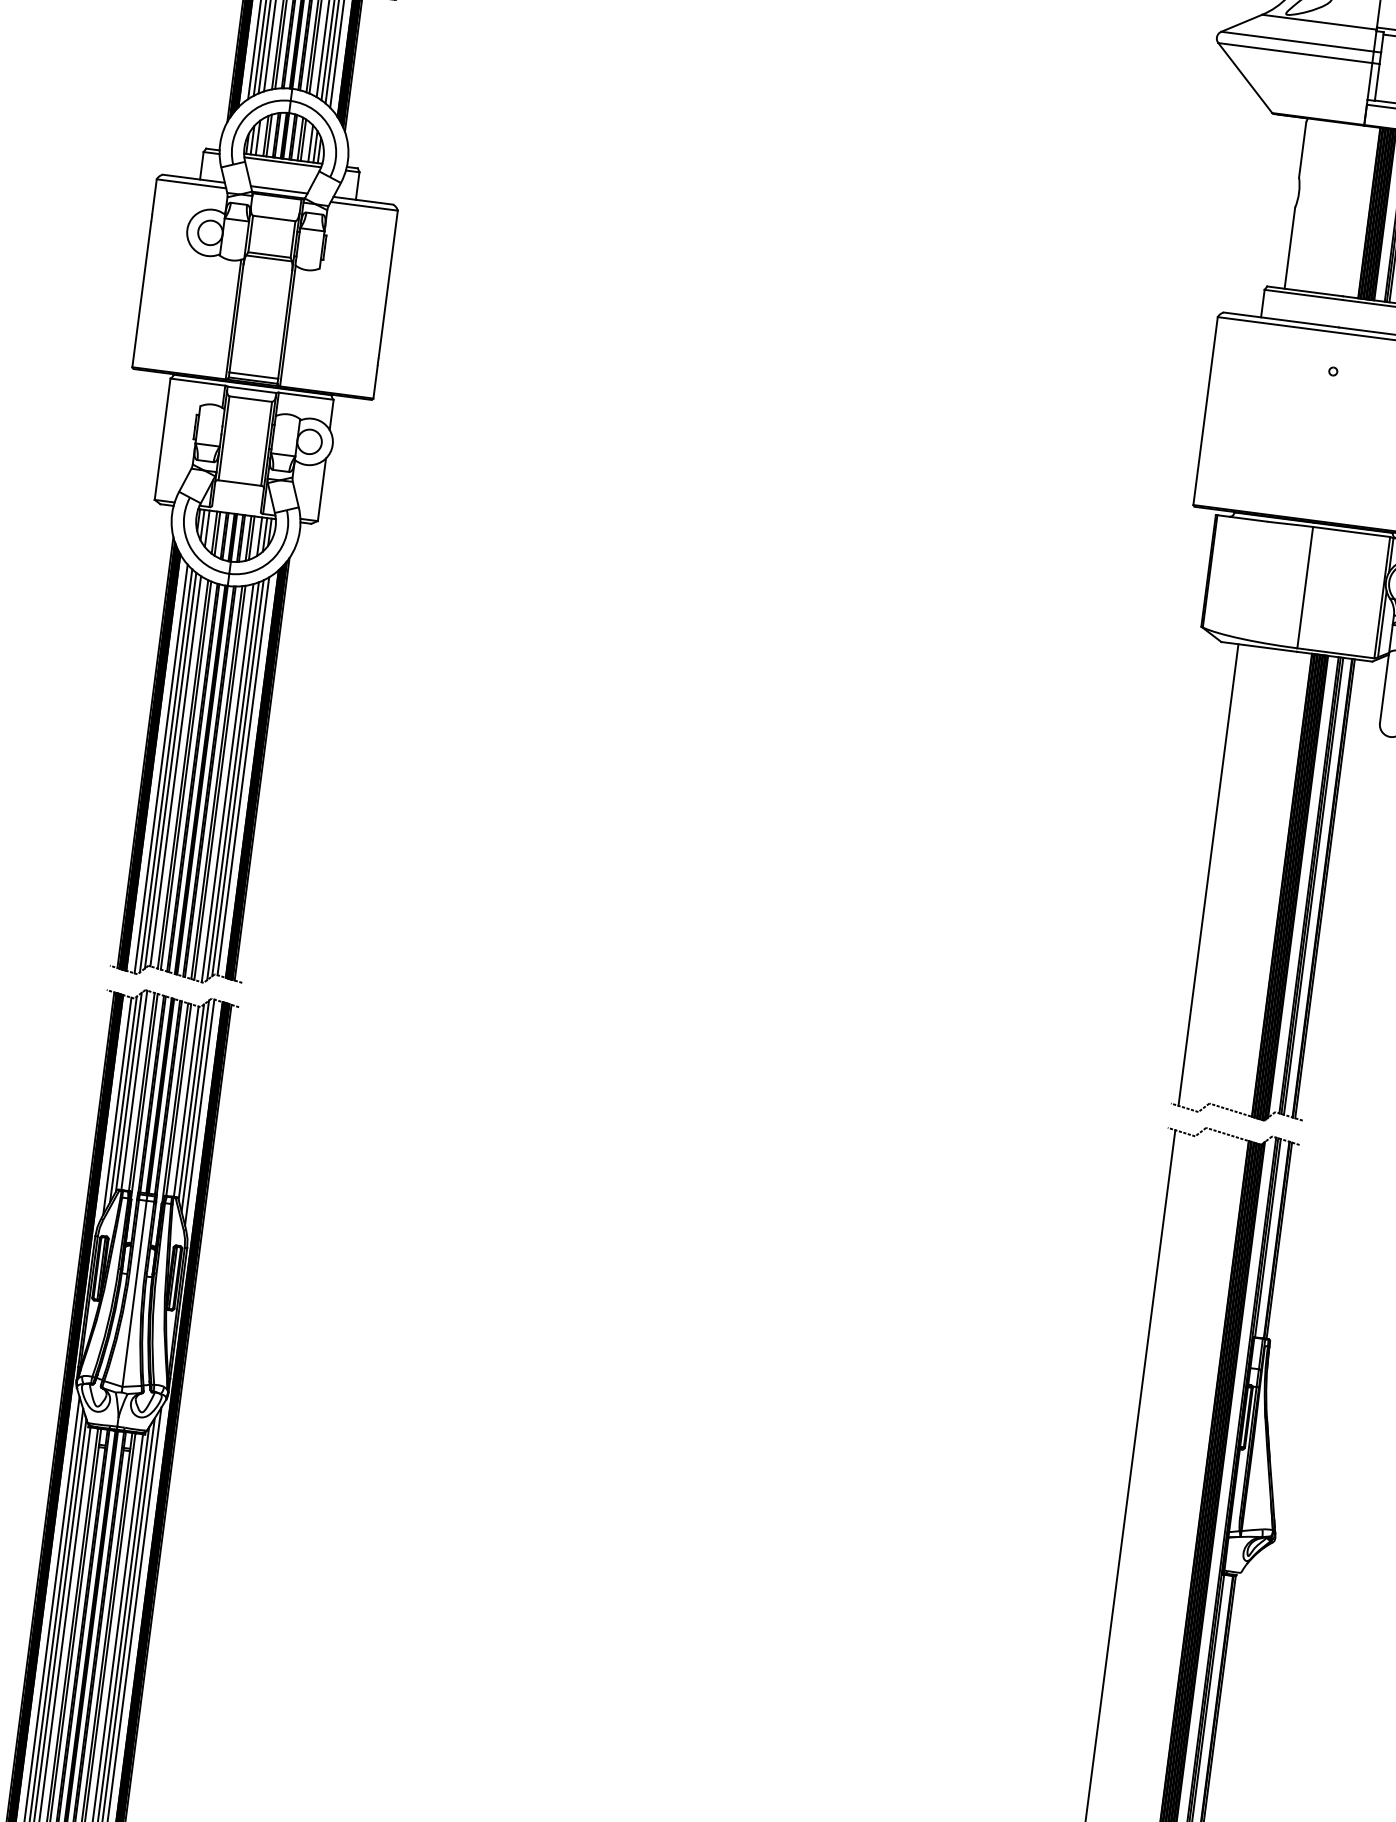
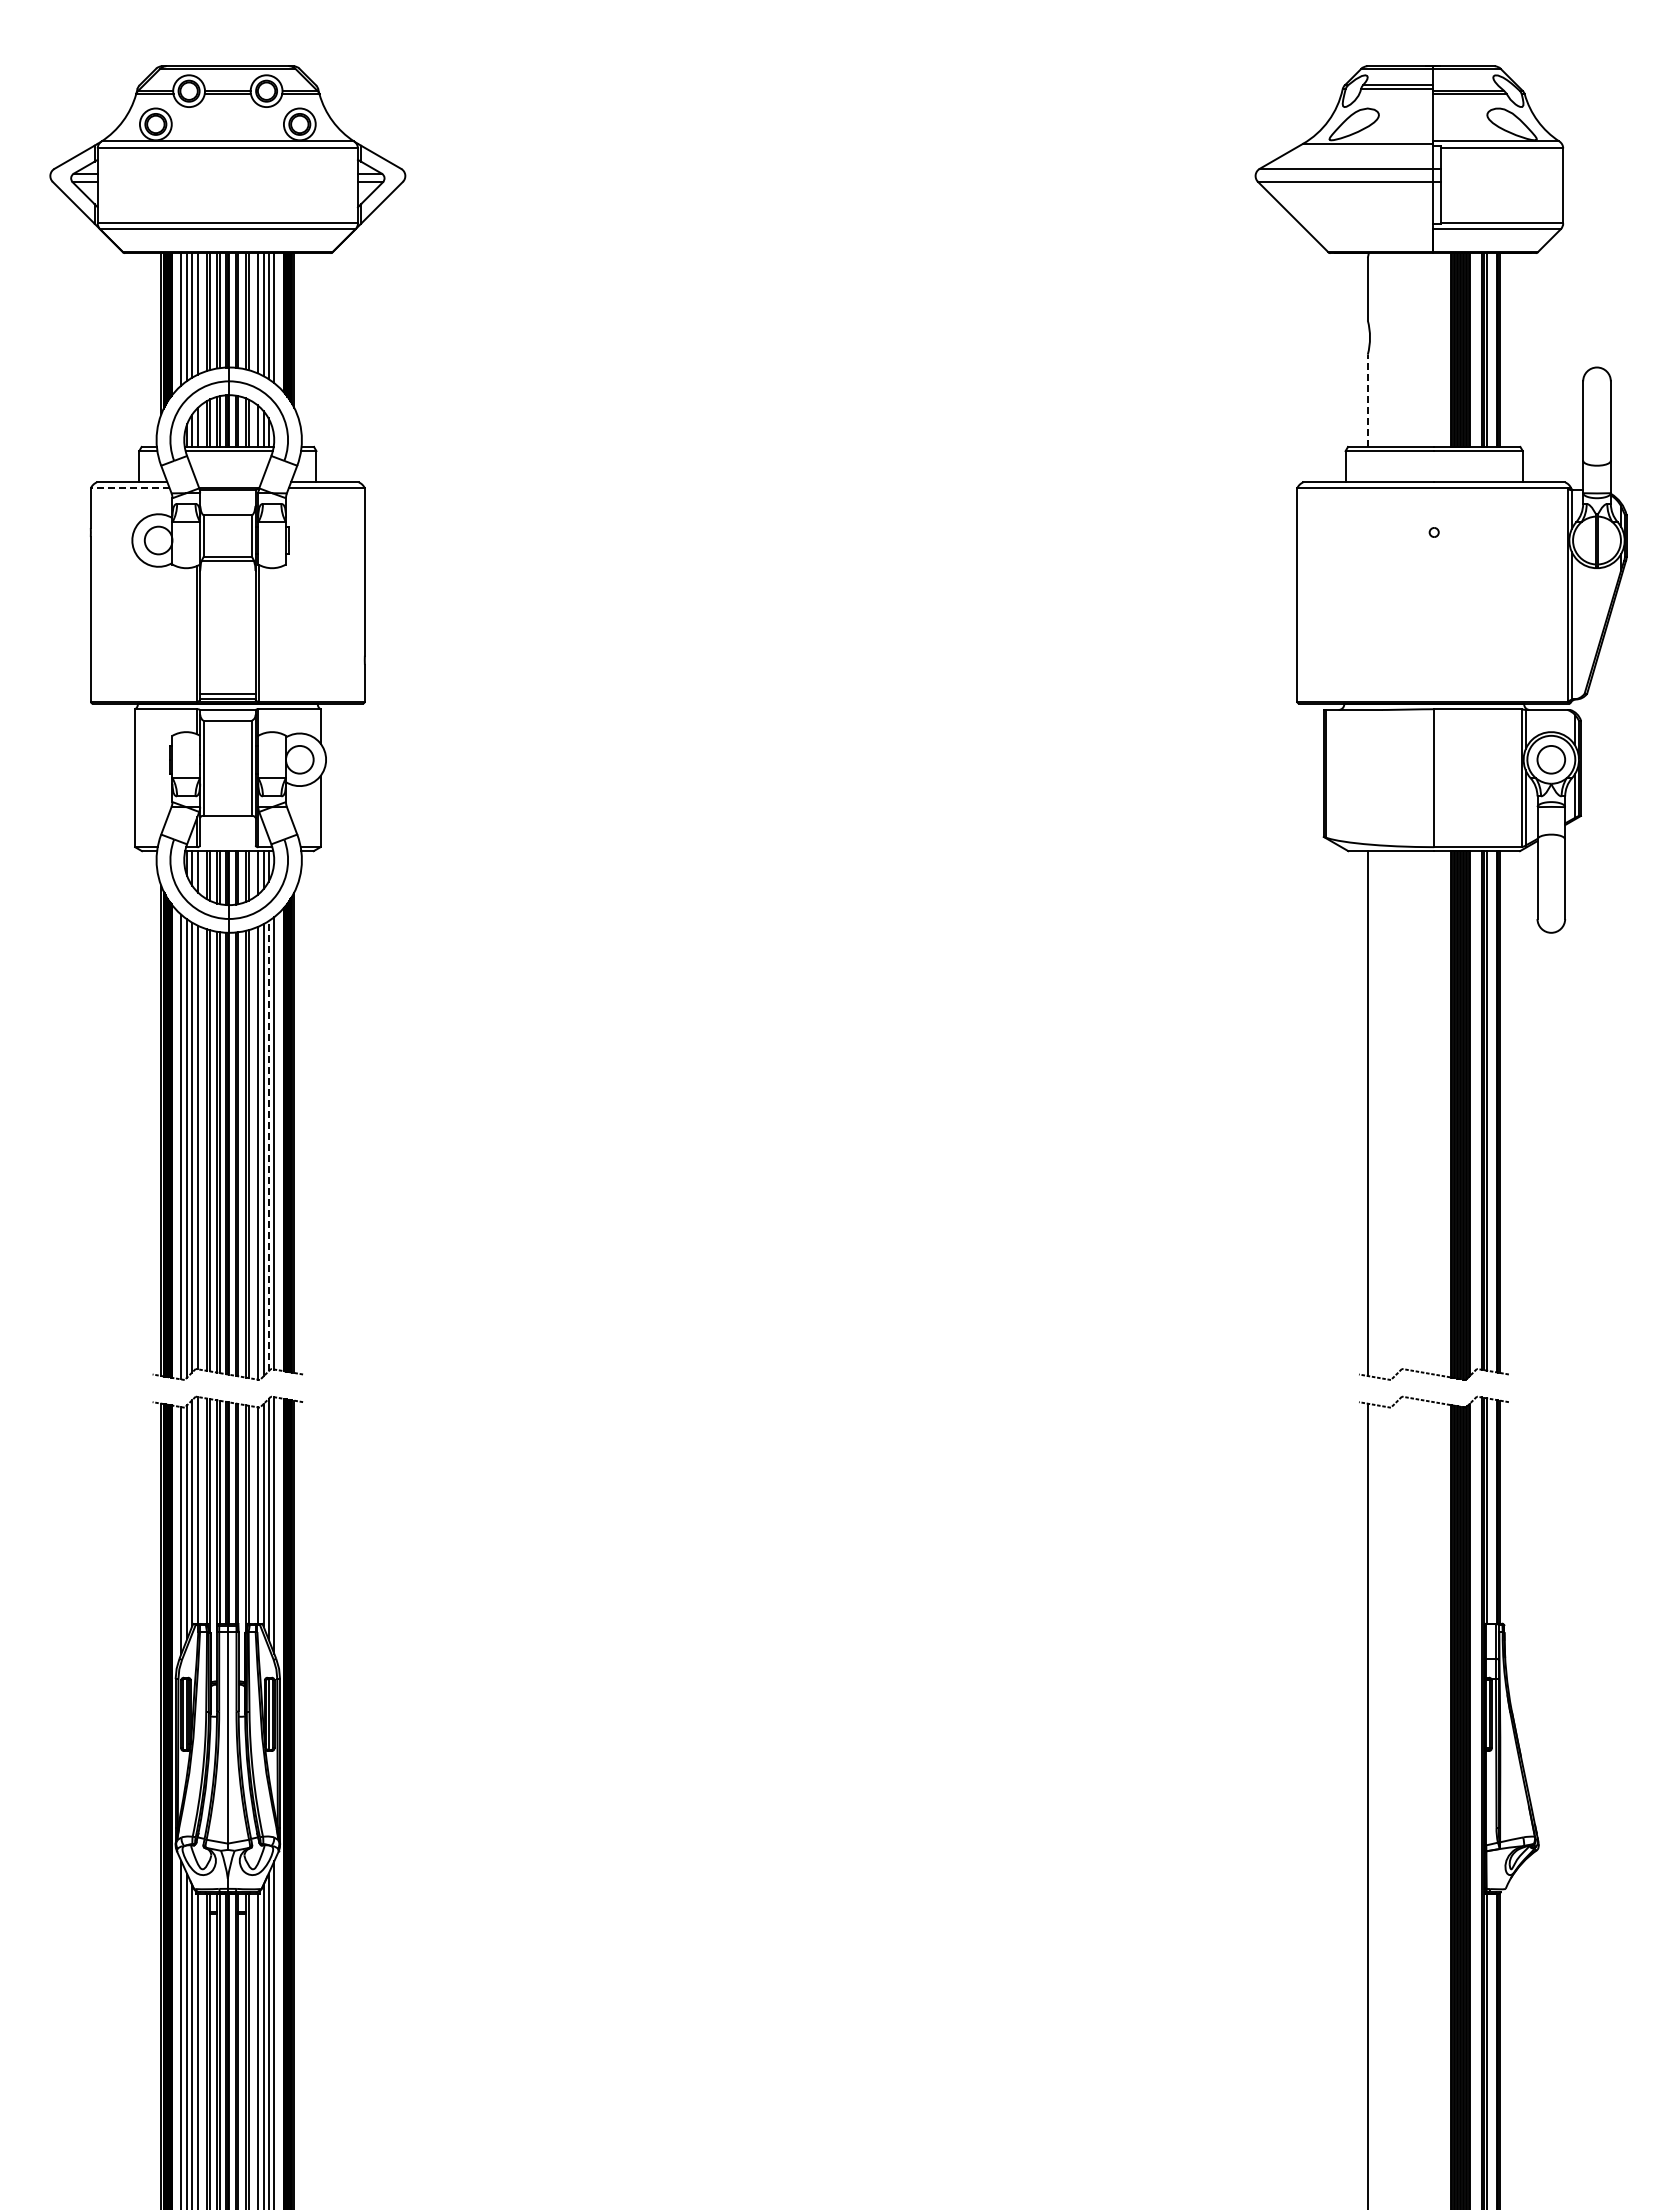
line: (190, 183) -> (129, 488), solid -> dashed
line: (279, 189) -> (229, 482), removed
line: (1289, 247) -> (1367, 400), solid -> dashed
line: (237, 777) -> (268, 1145), solid -> dashed

